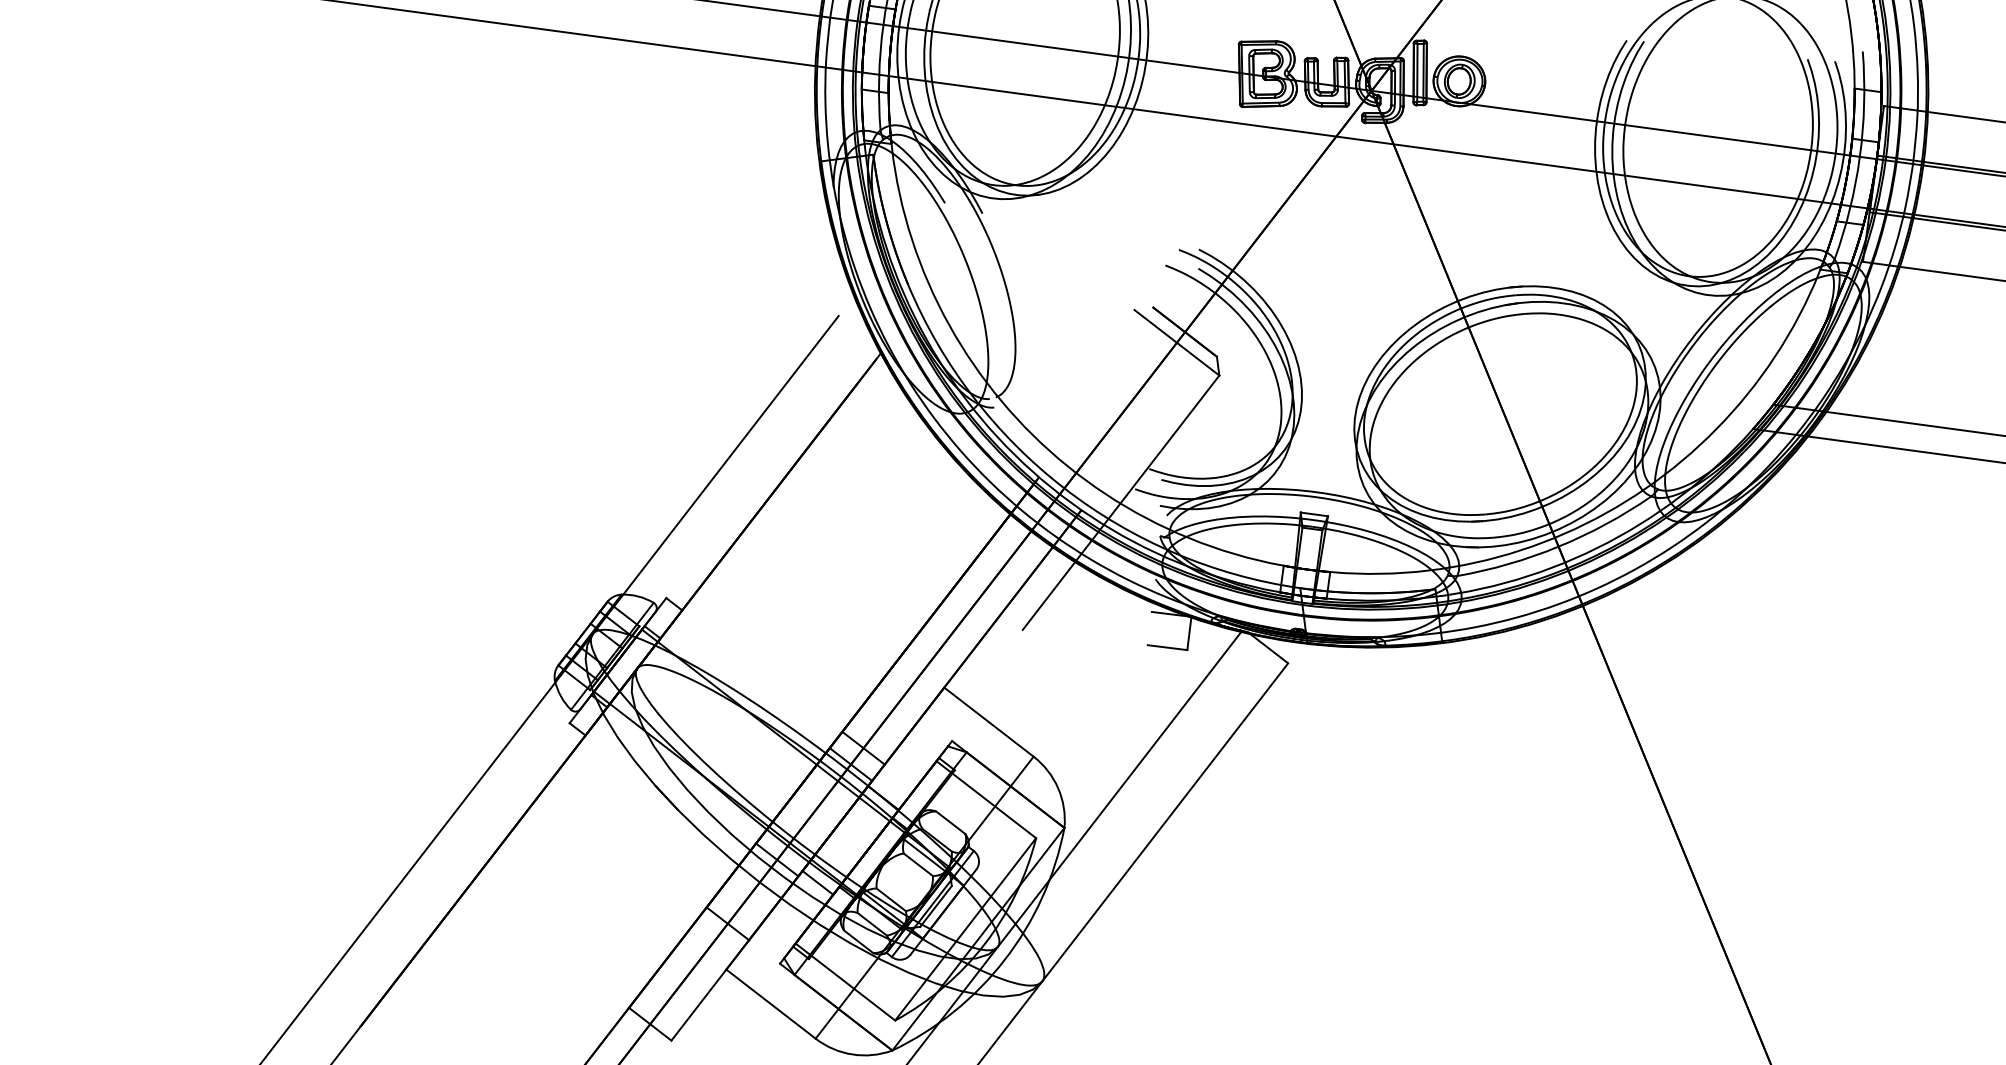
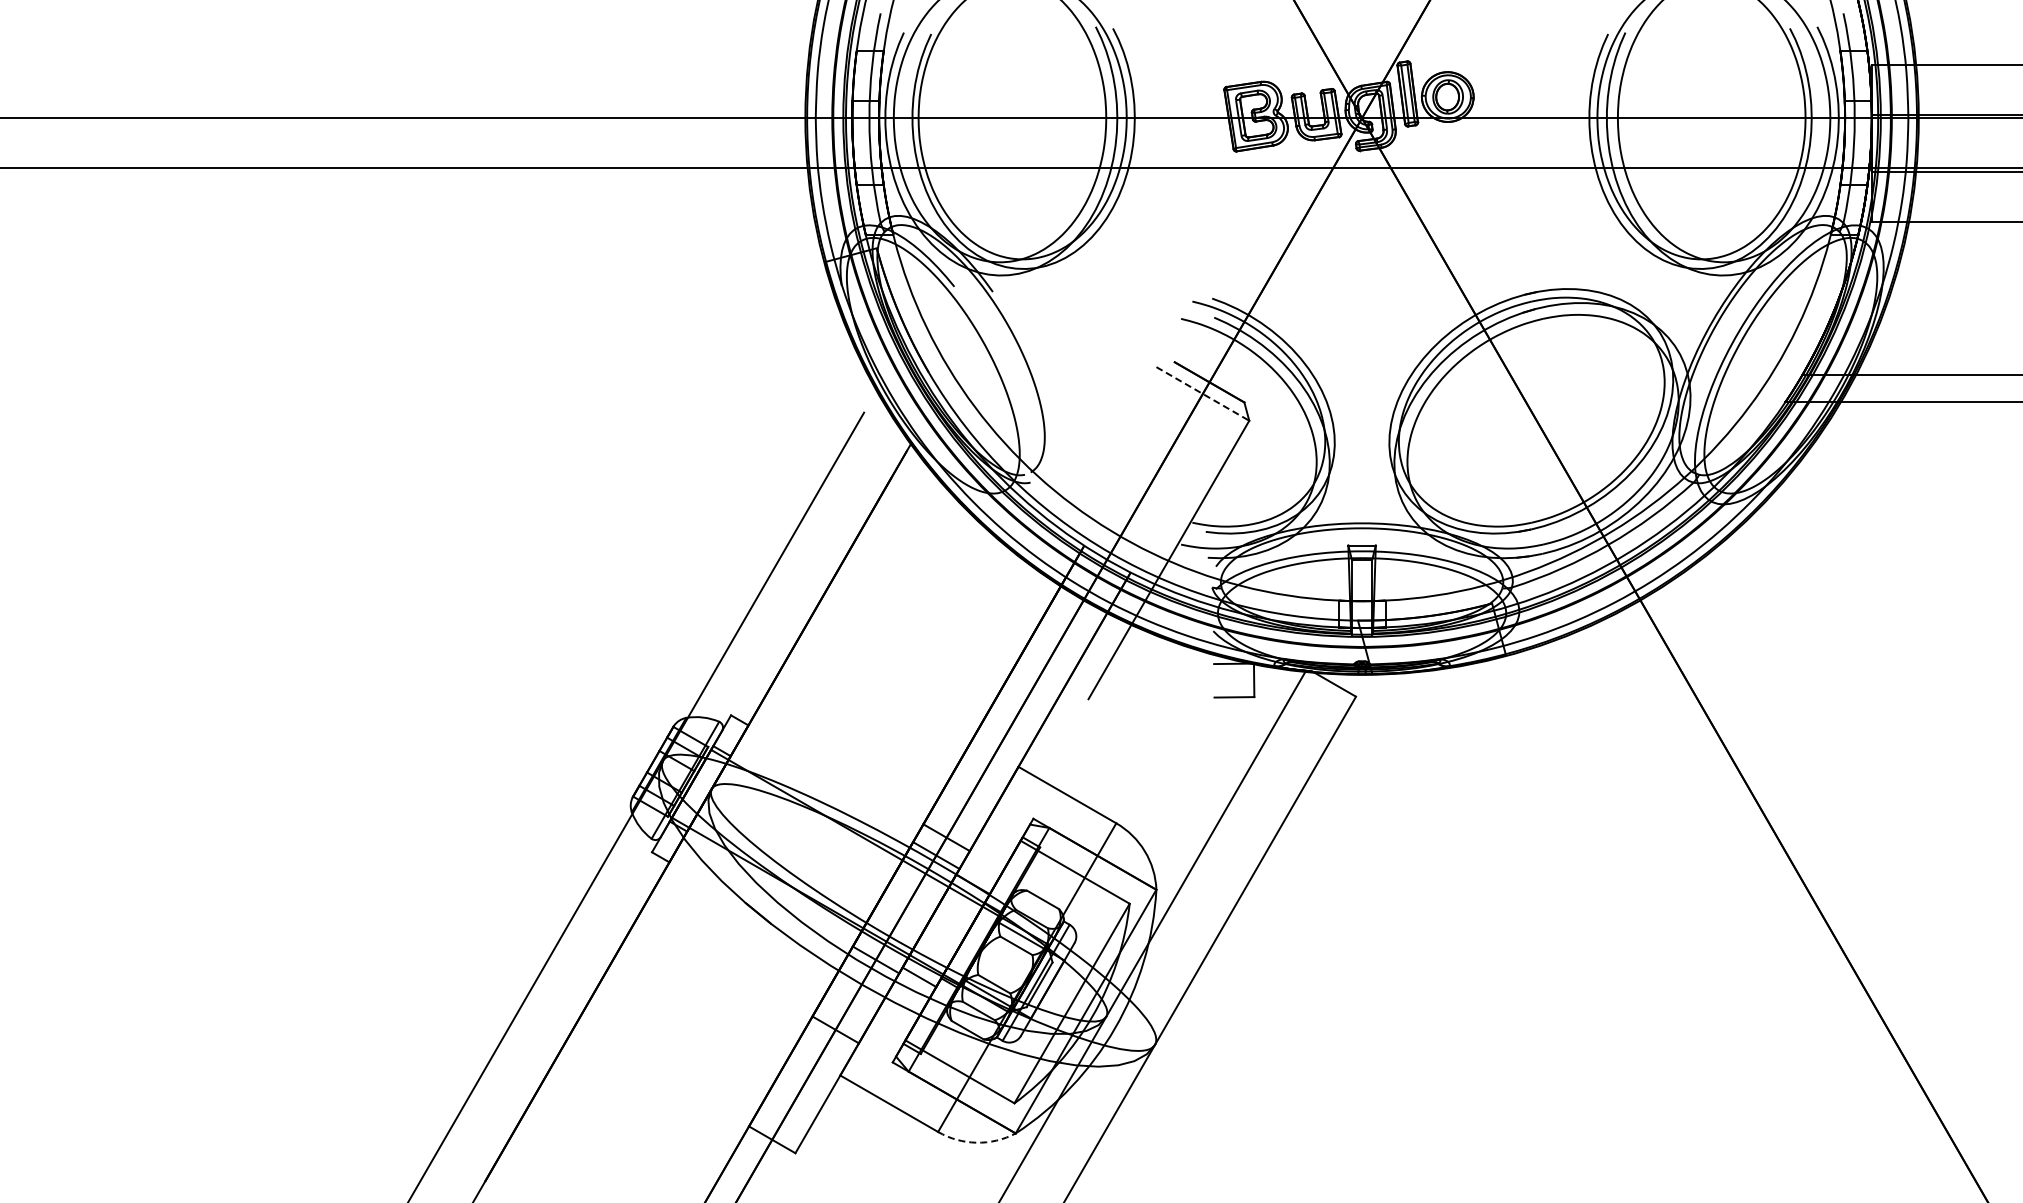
line: (1176, 342) -> (1202, 393), solid -> dashed
arc: (852, 1054) -> (976, 1142), solid -> dashed

